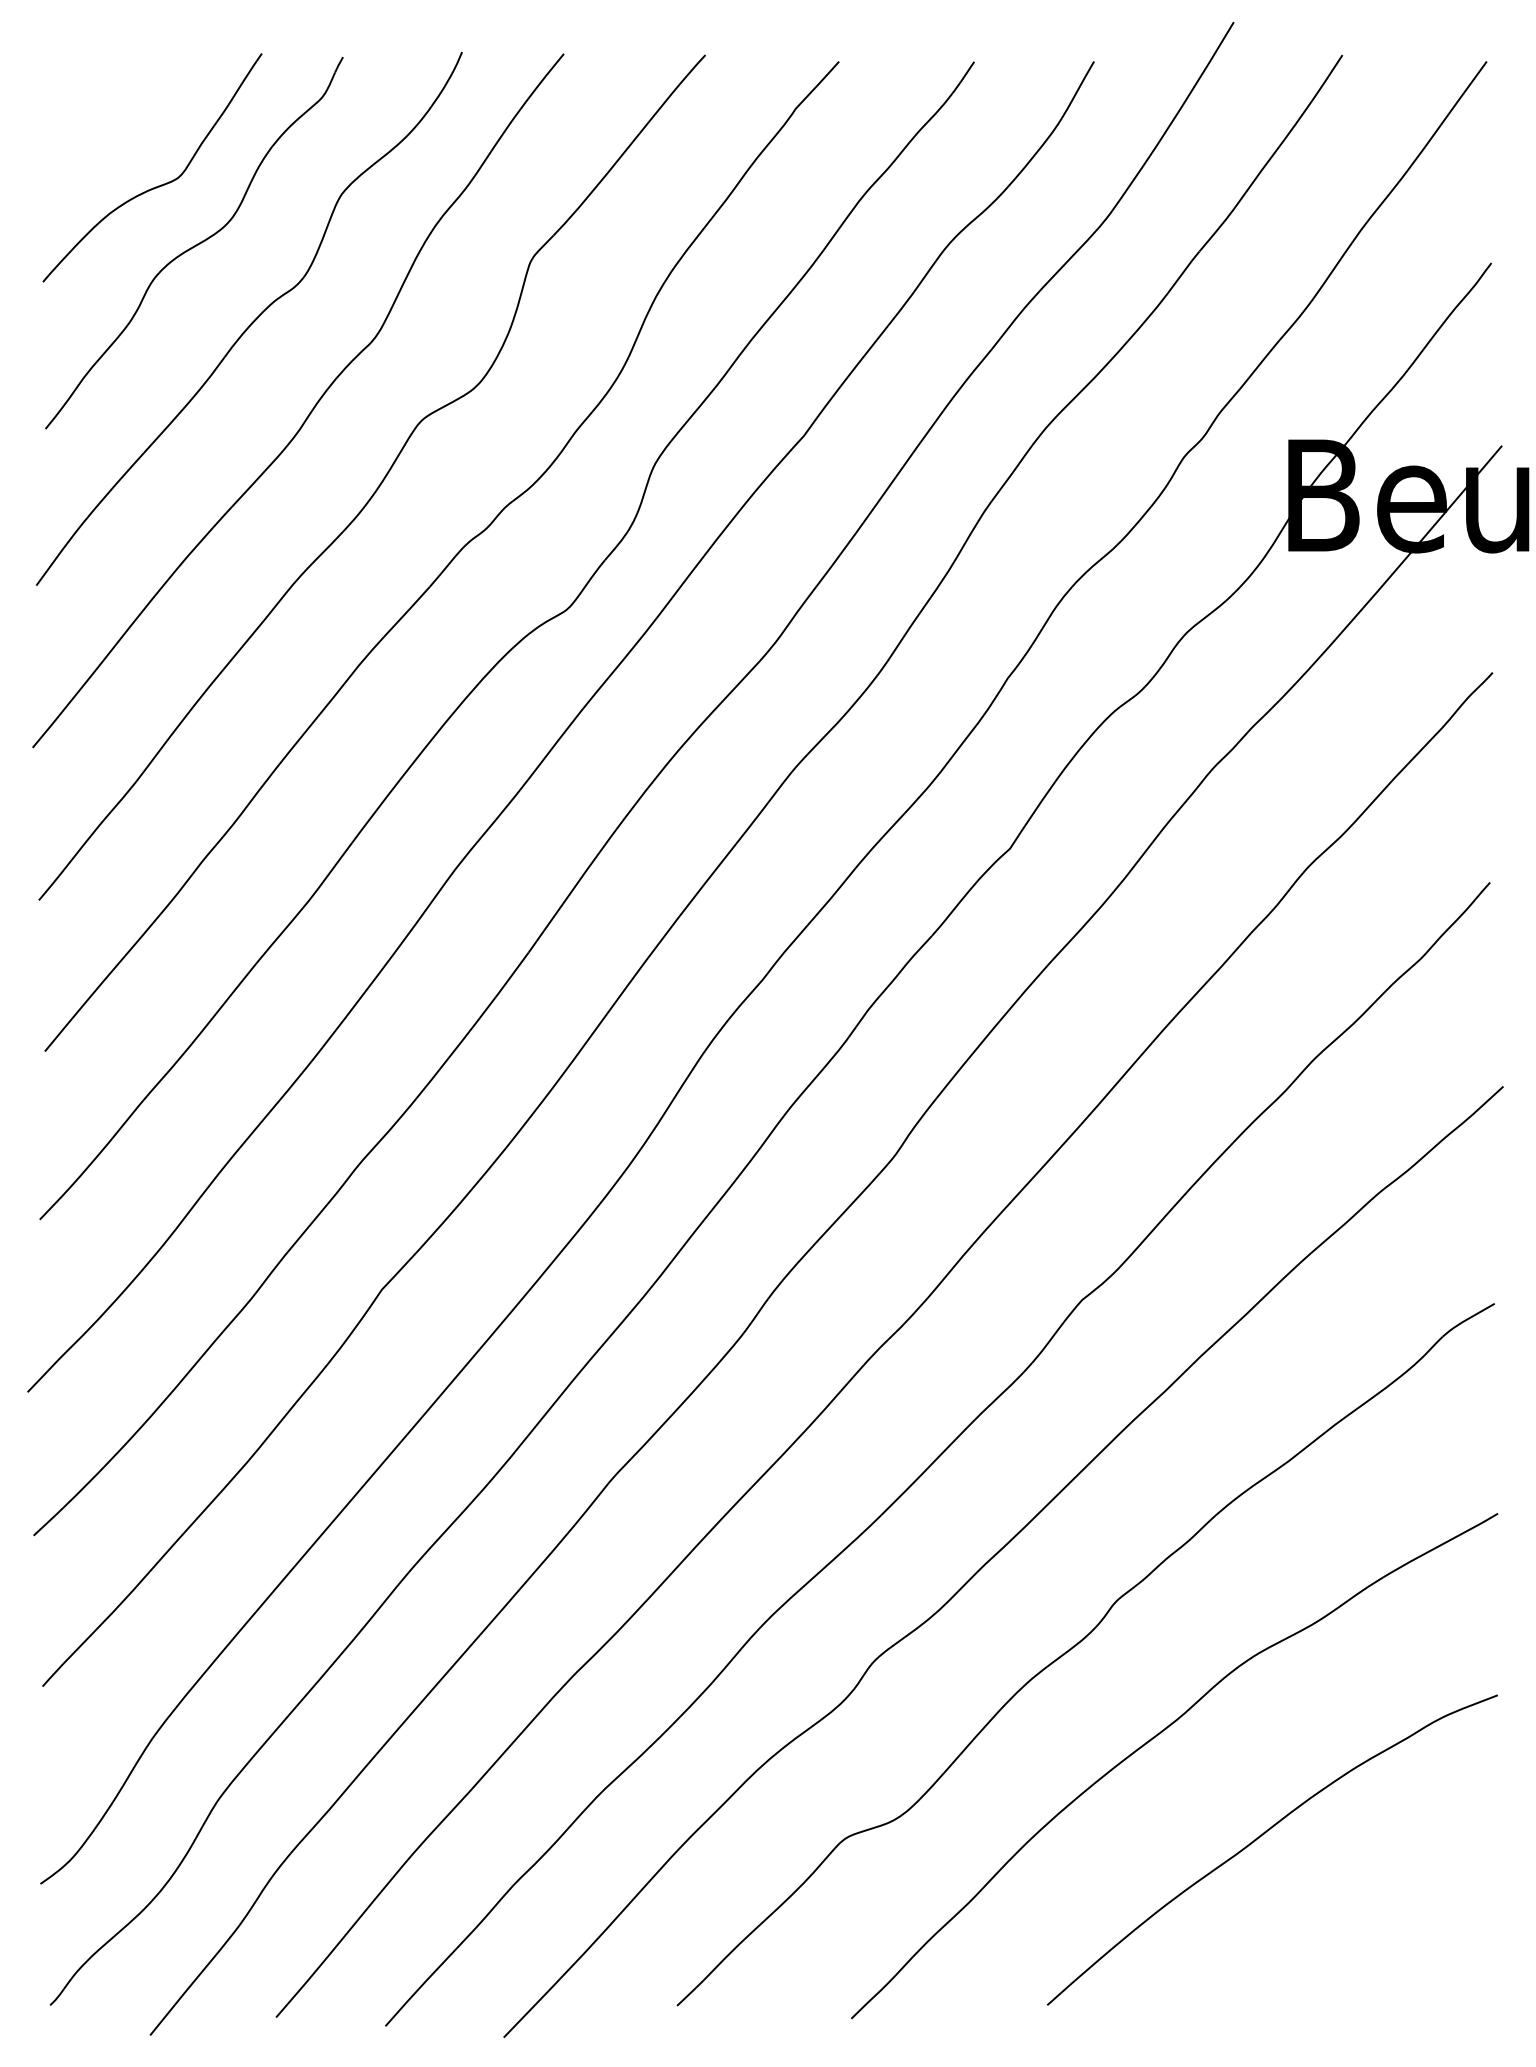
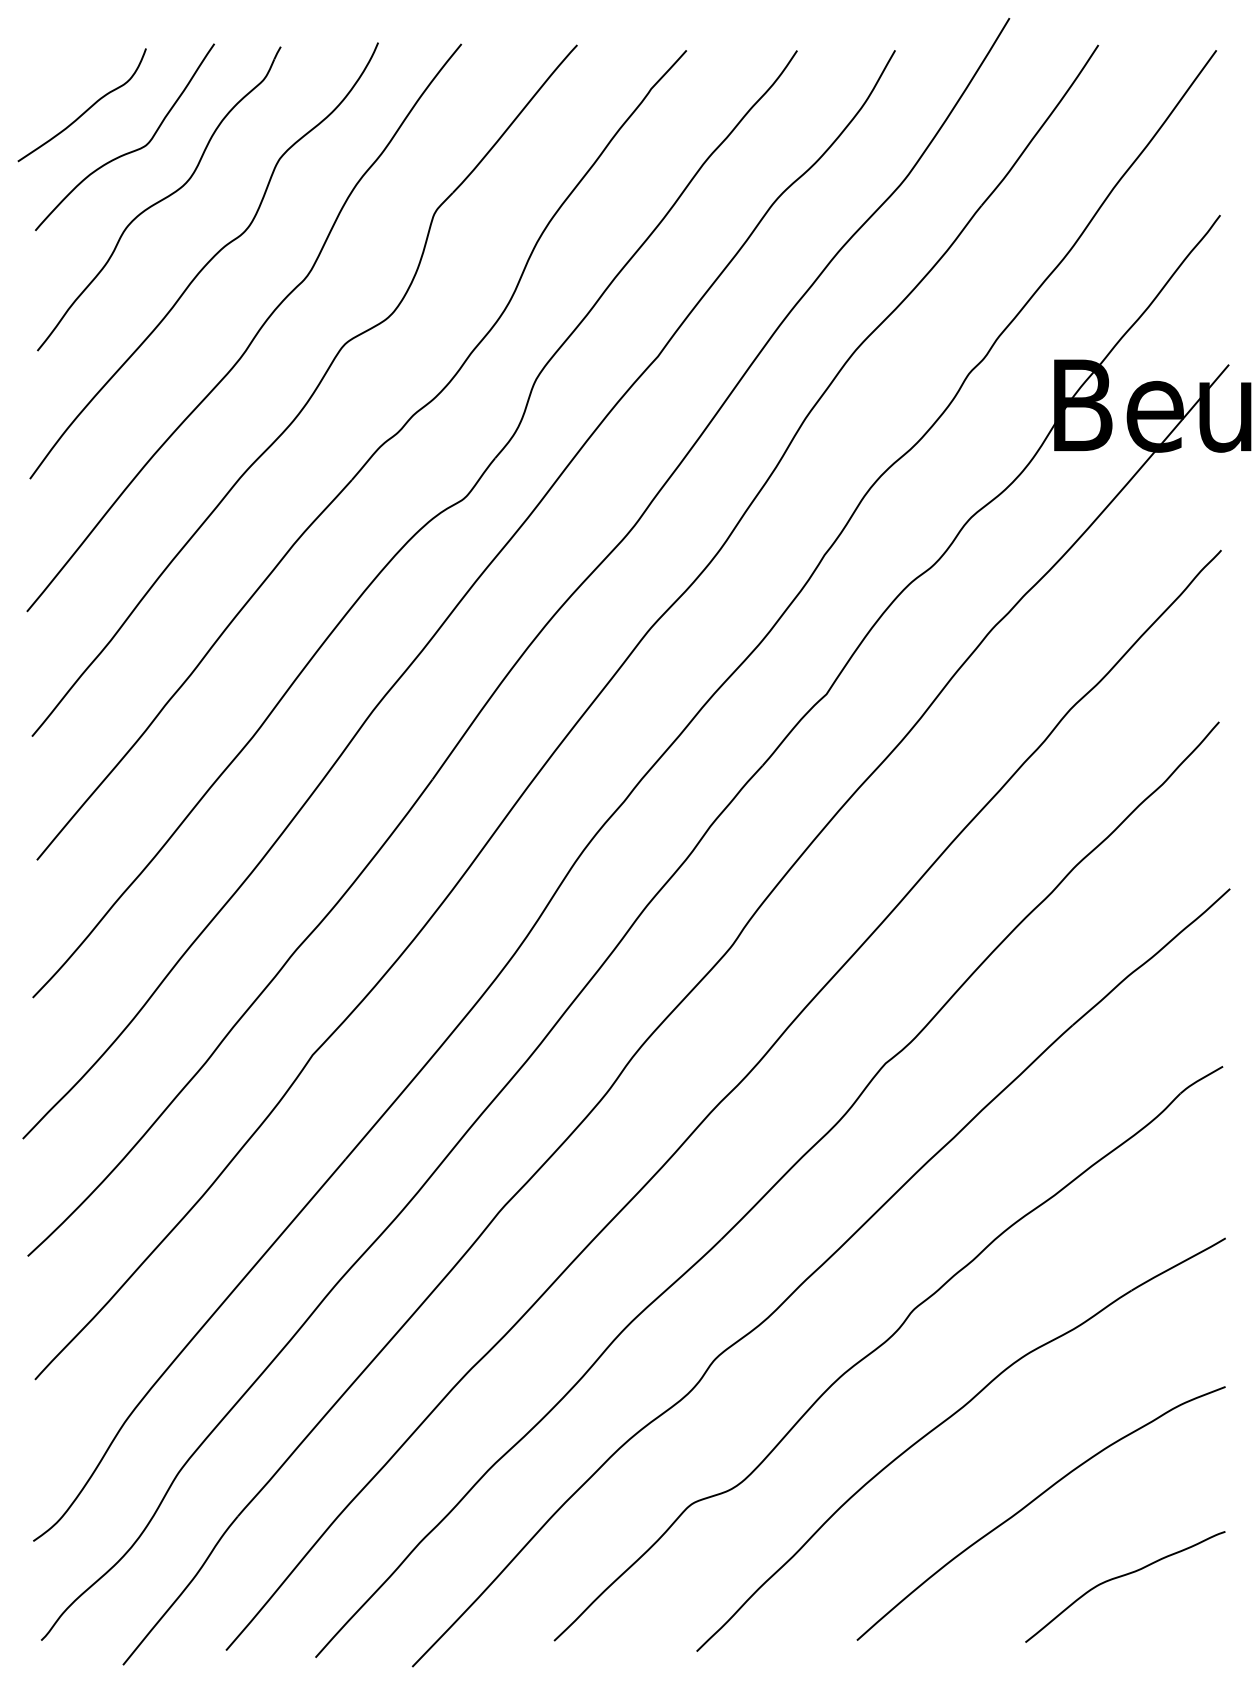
curve: (105, 134) -> (86, 110), added
curve: (1371, 1927) -> (1122, 1576), added

